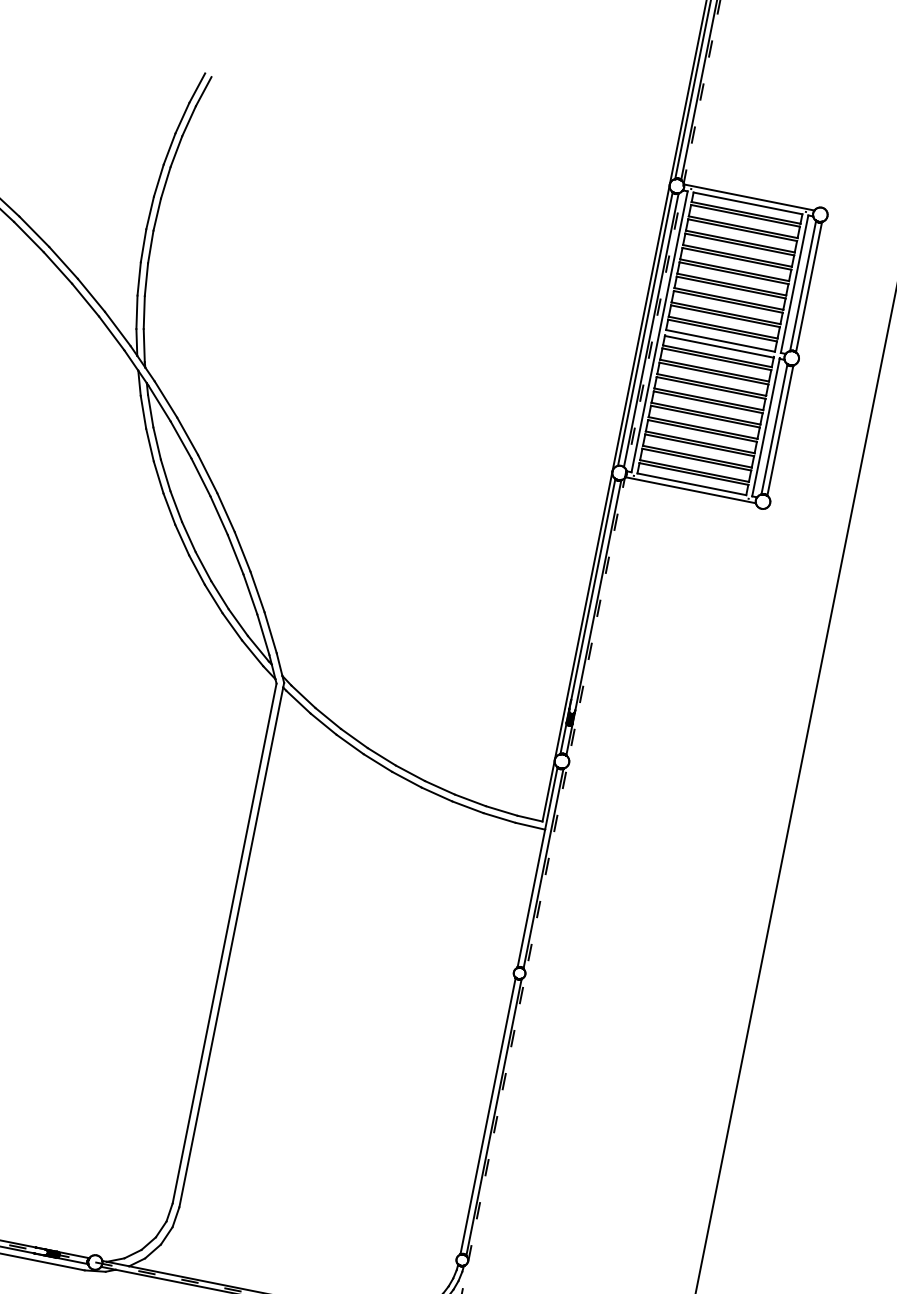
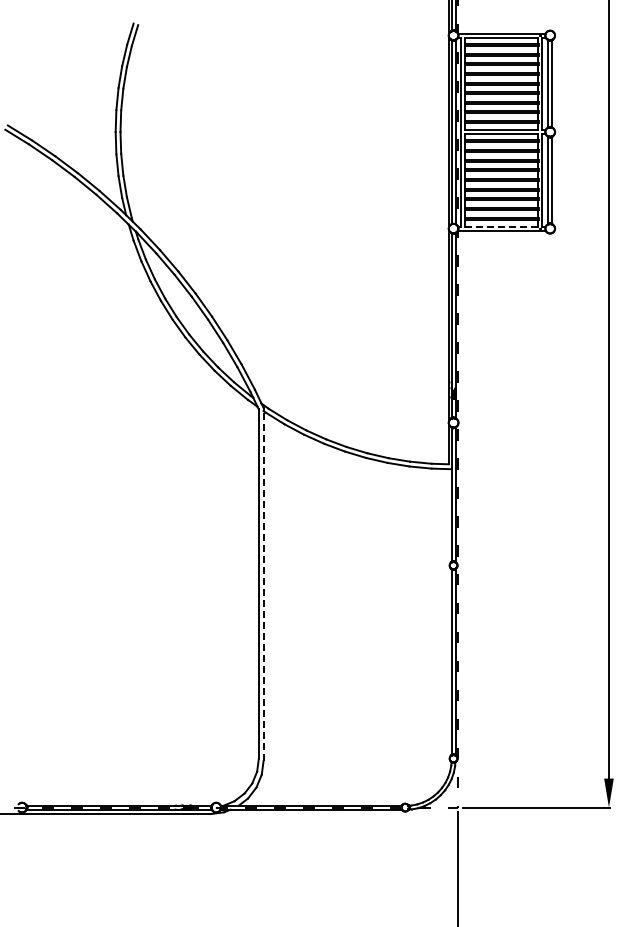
line: (691, 483) -> (501, 226), solid -> dashed
line: (231, 948) -> (263, 586), solid -> dashed

